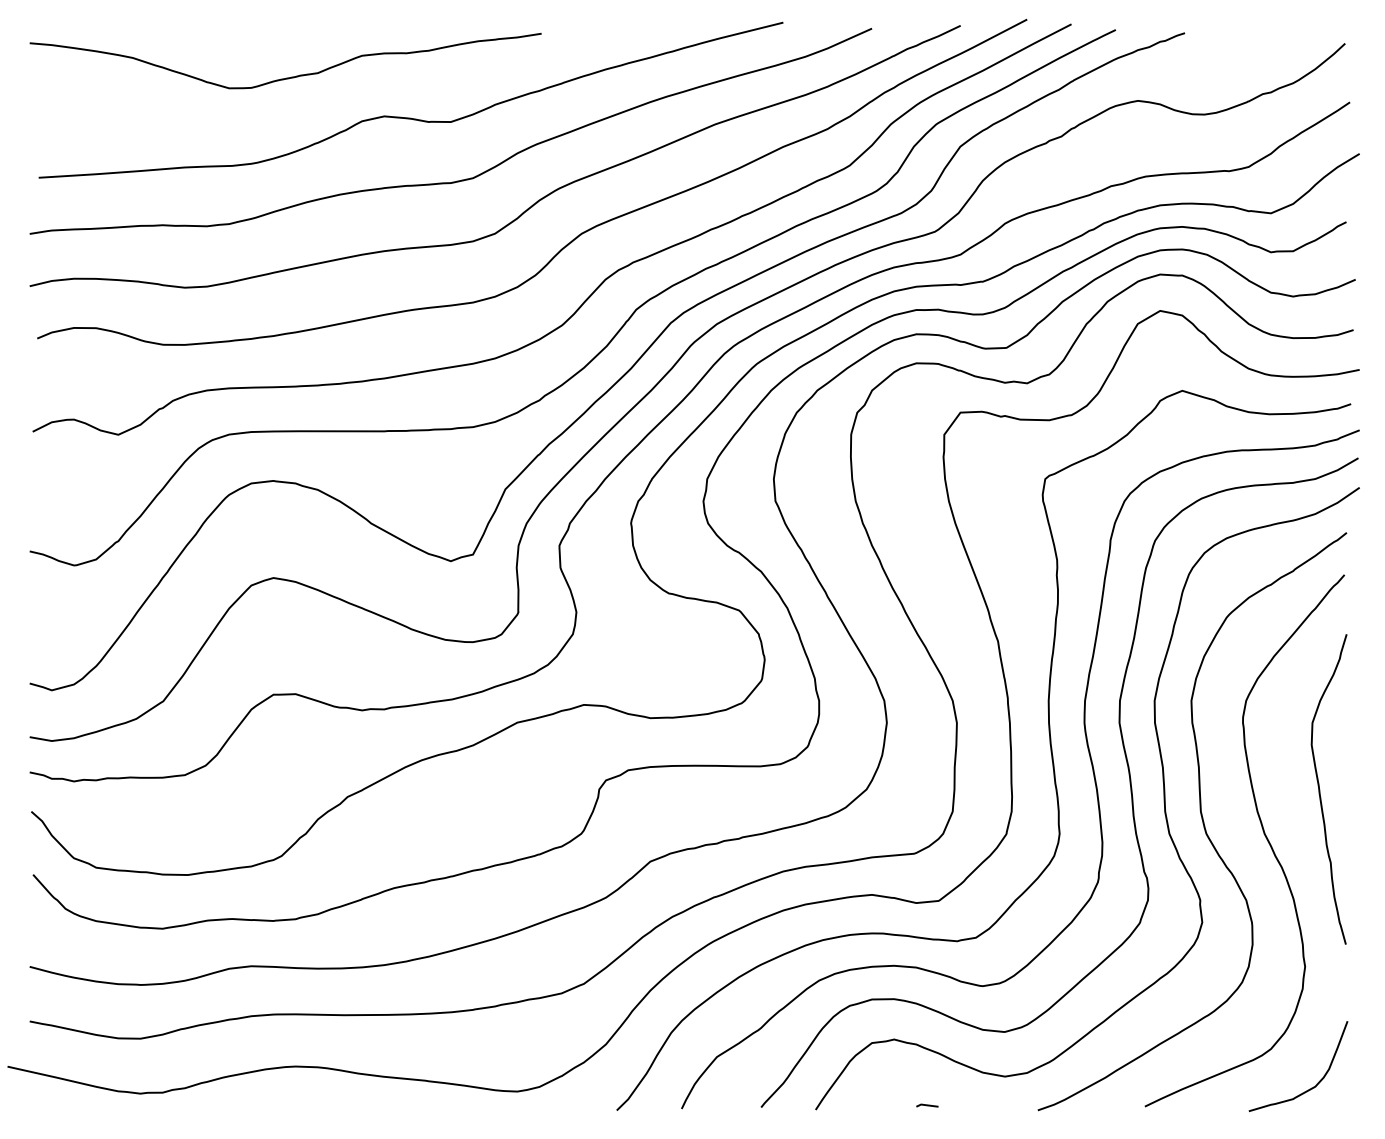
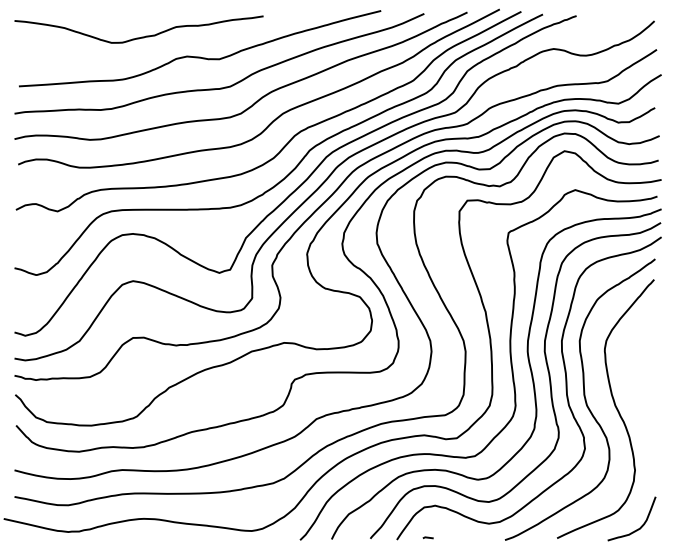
curve: (1320, 788) -> (642, 383), removed
line: (925, 1104) -> (427, 537), moved

